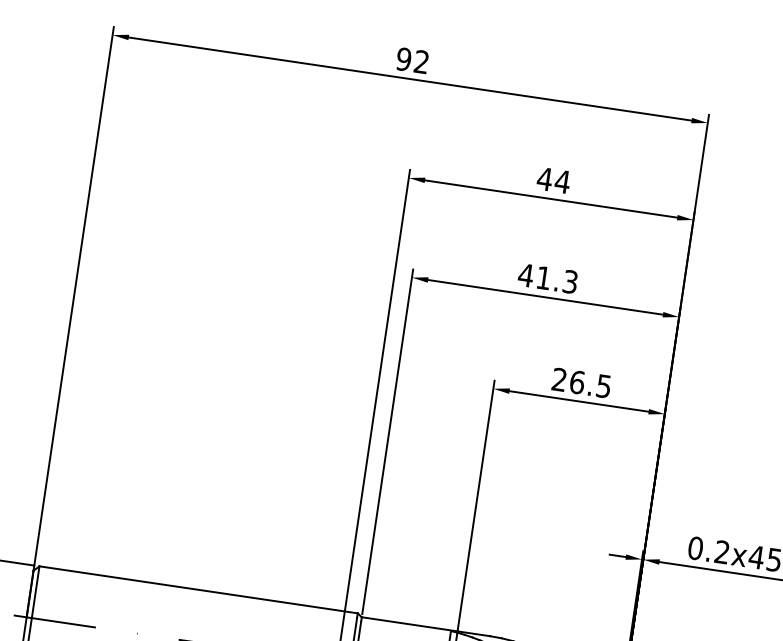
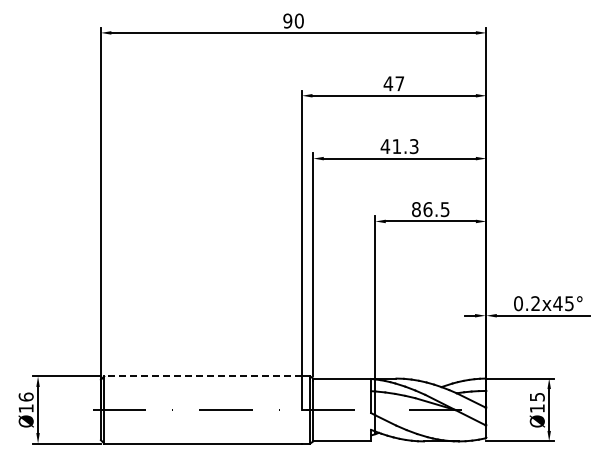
text: (420, 60) -> (298, 20), 92 -> 90
text: (562, 181) -> (399, 83), 44 -> 47
text: (559, 379) -> (416, 209), 26.5 -> 86.5
line: (192, 589) -> (203, 376), solid -> dashed

